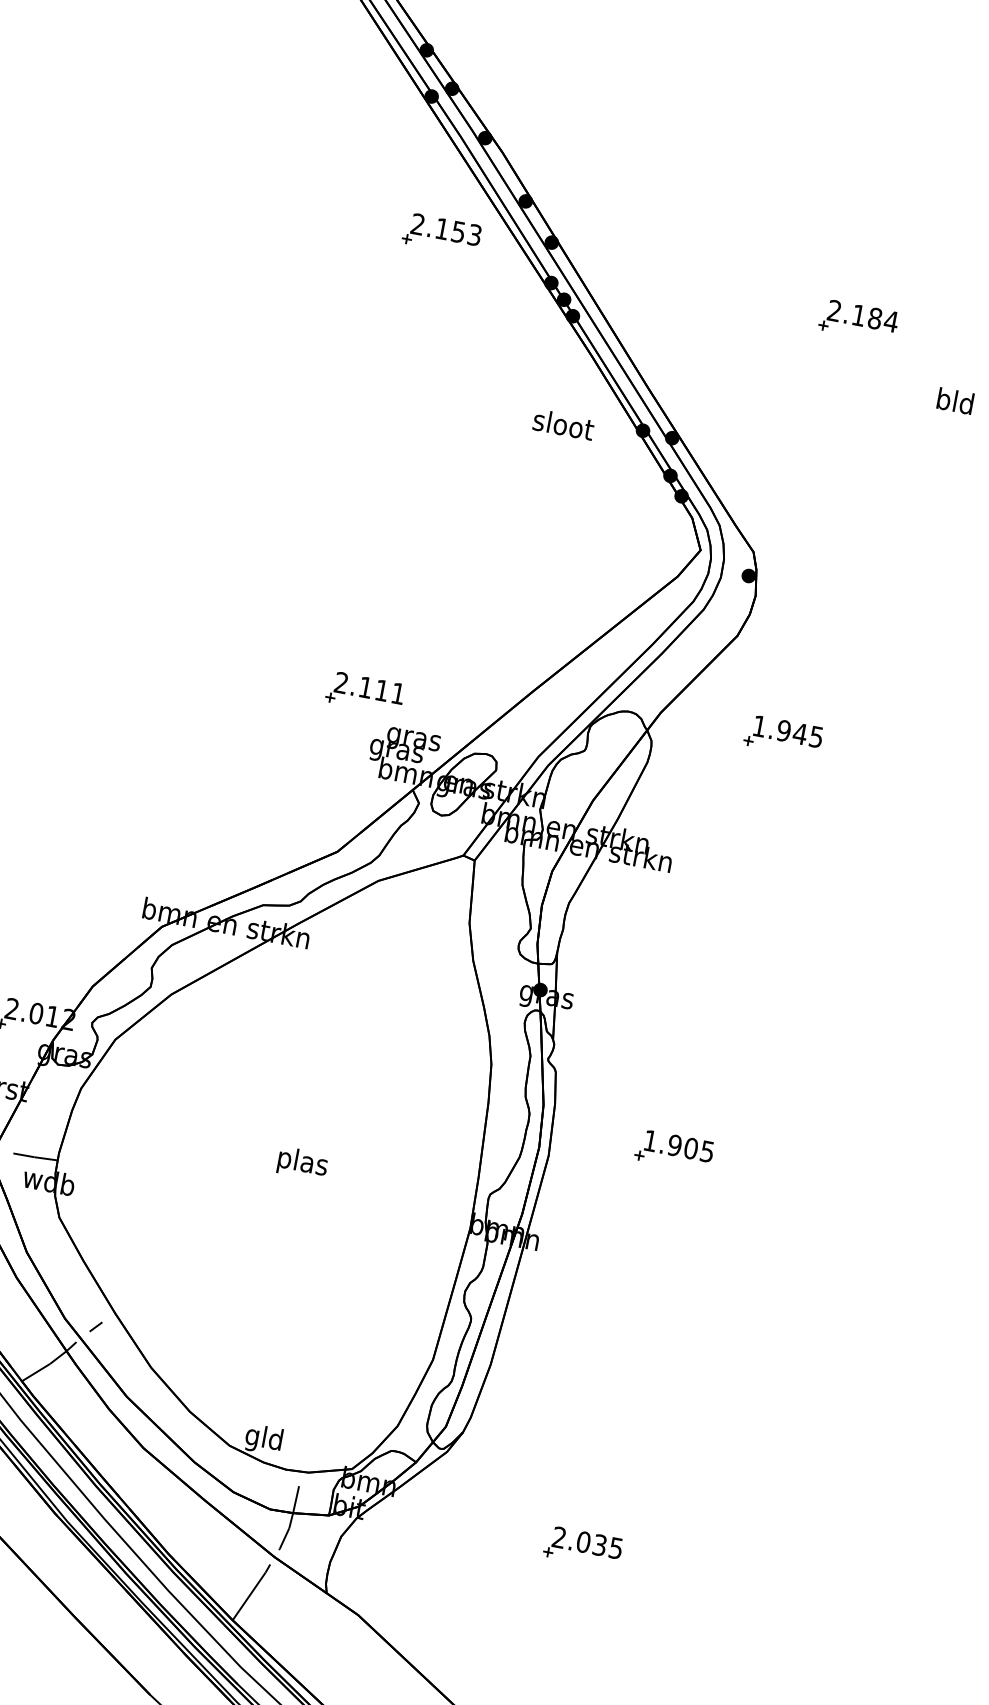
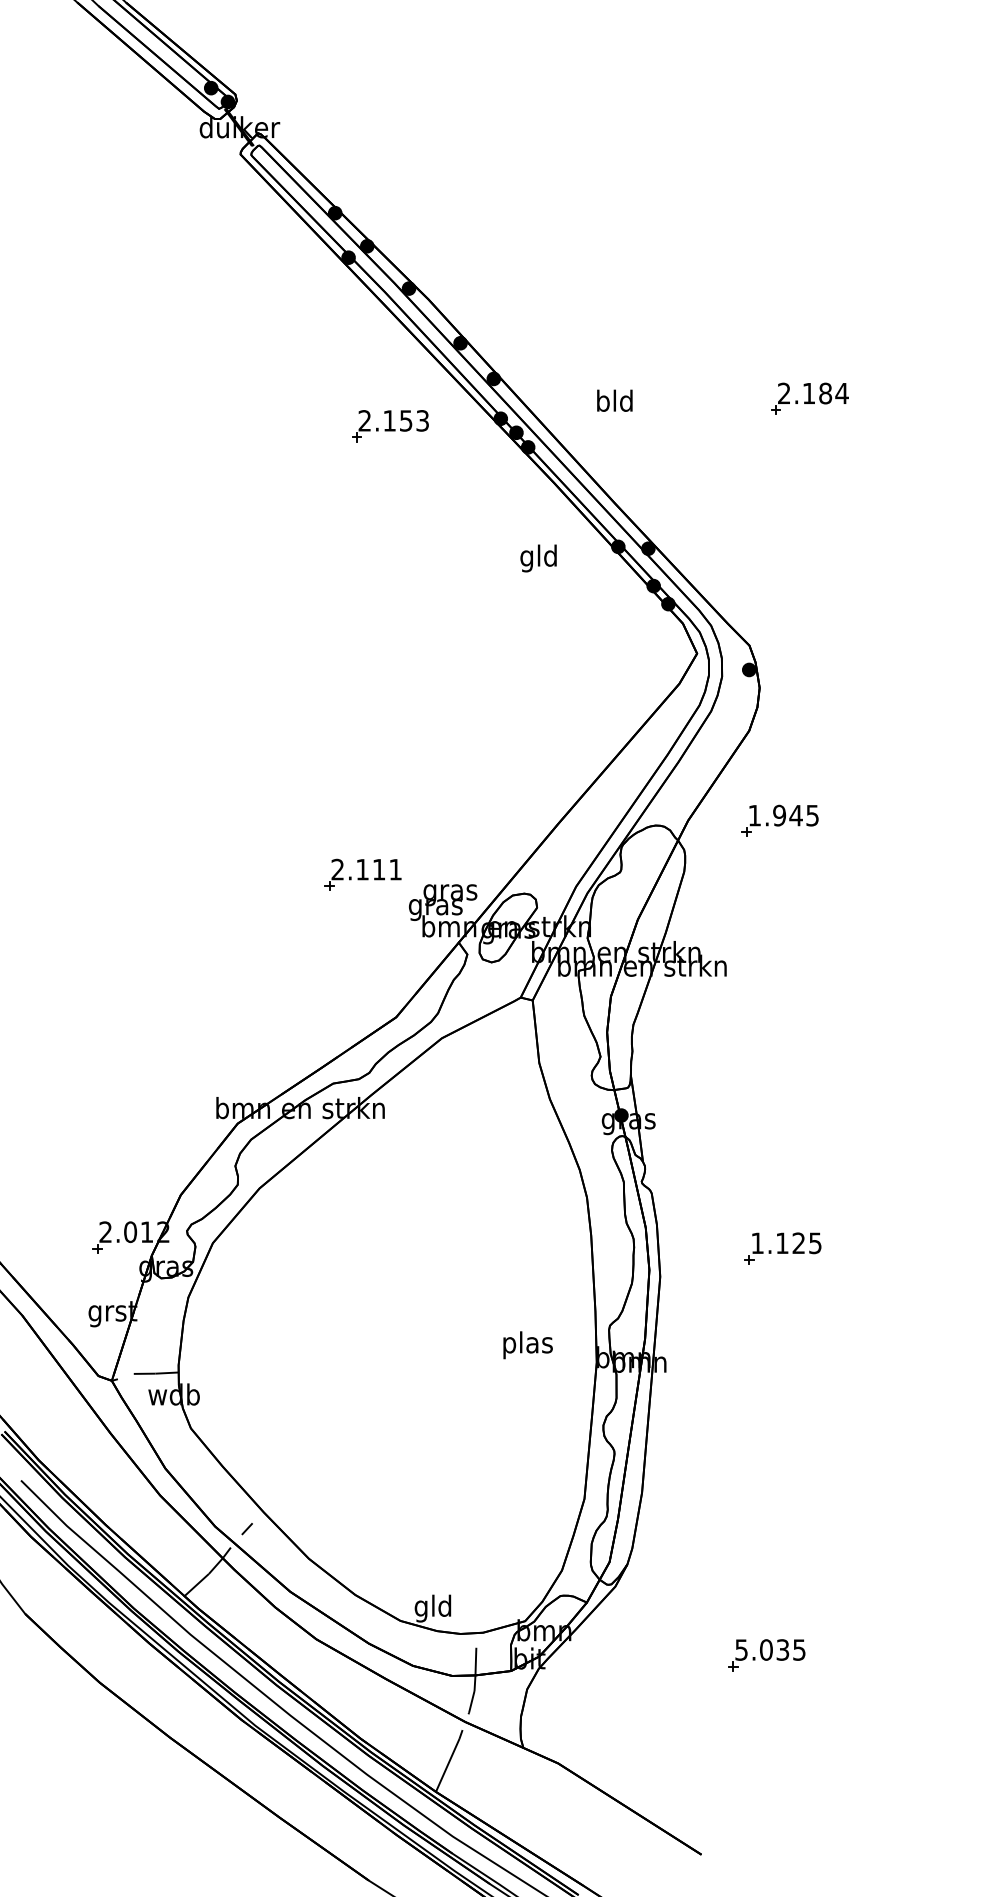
part: (442, 234) -> (390, 426), moved
text: (955, 400) -> (614, 400), moved
text: (563, 427) -> (539, 558), sloot -> gld
part: (364, 692) -> (362, 874), moved
part: (783, 735) -> (779, 820), moved
text: (682, 1147) -> (790, 1243), 1.905 -> 1.125
text: (302, 1163) -> (527, 1345), moved
text: (559, 1537) -> (741, 1649), 2.035 -> 5.035

